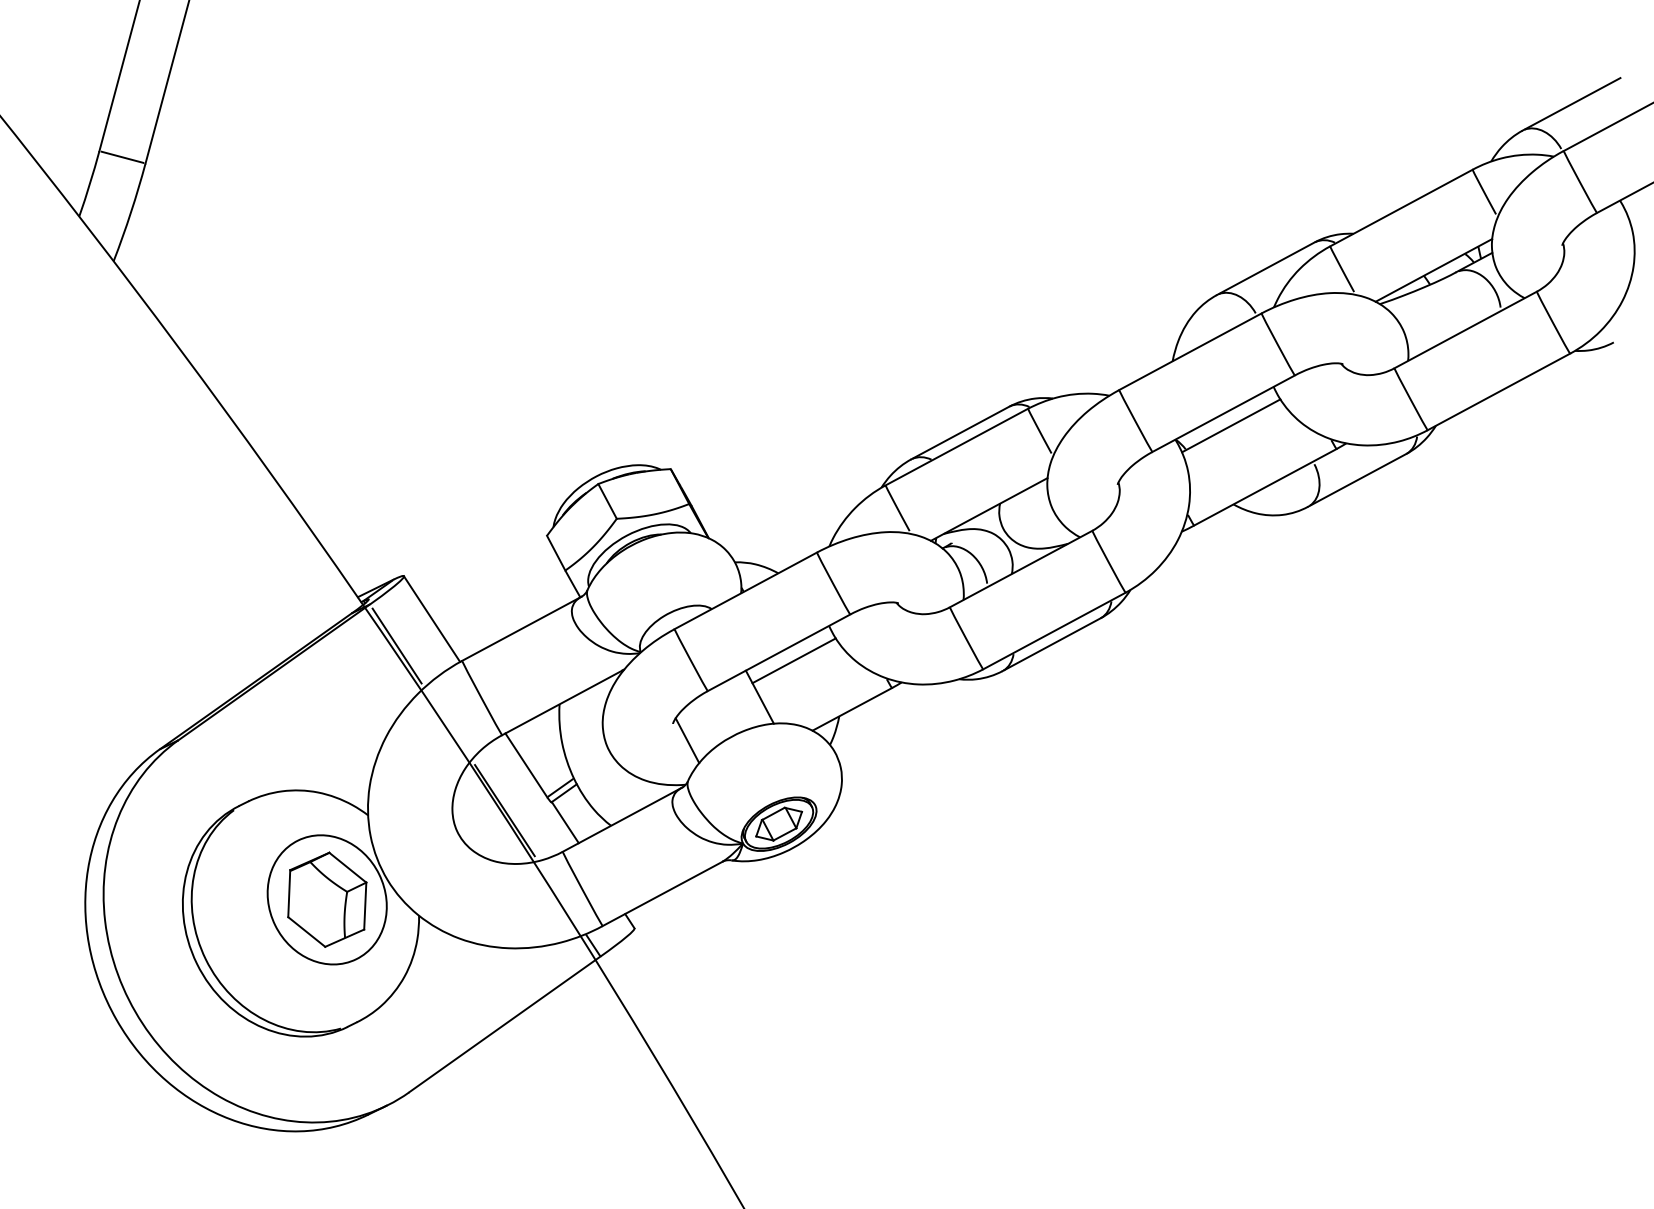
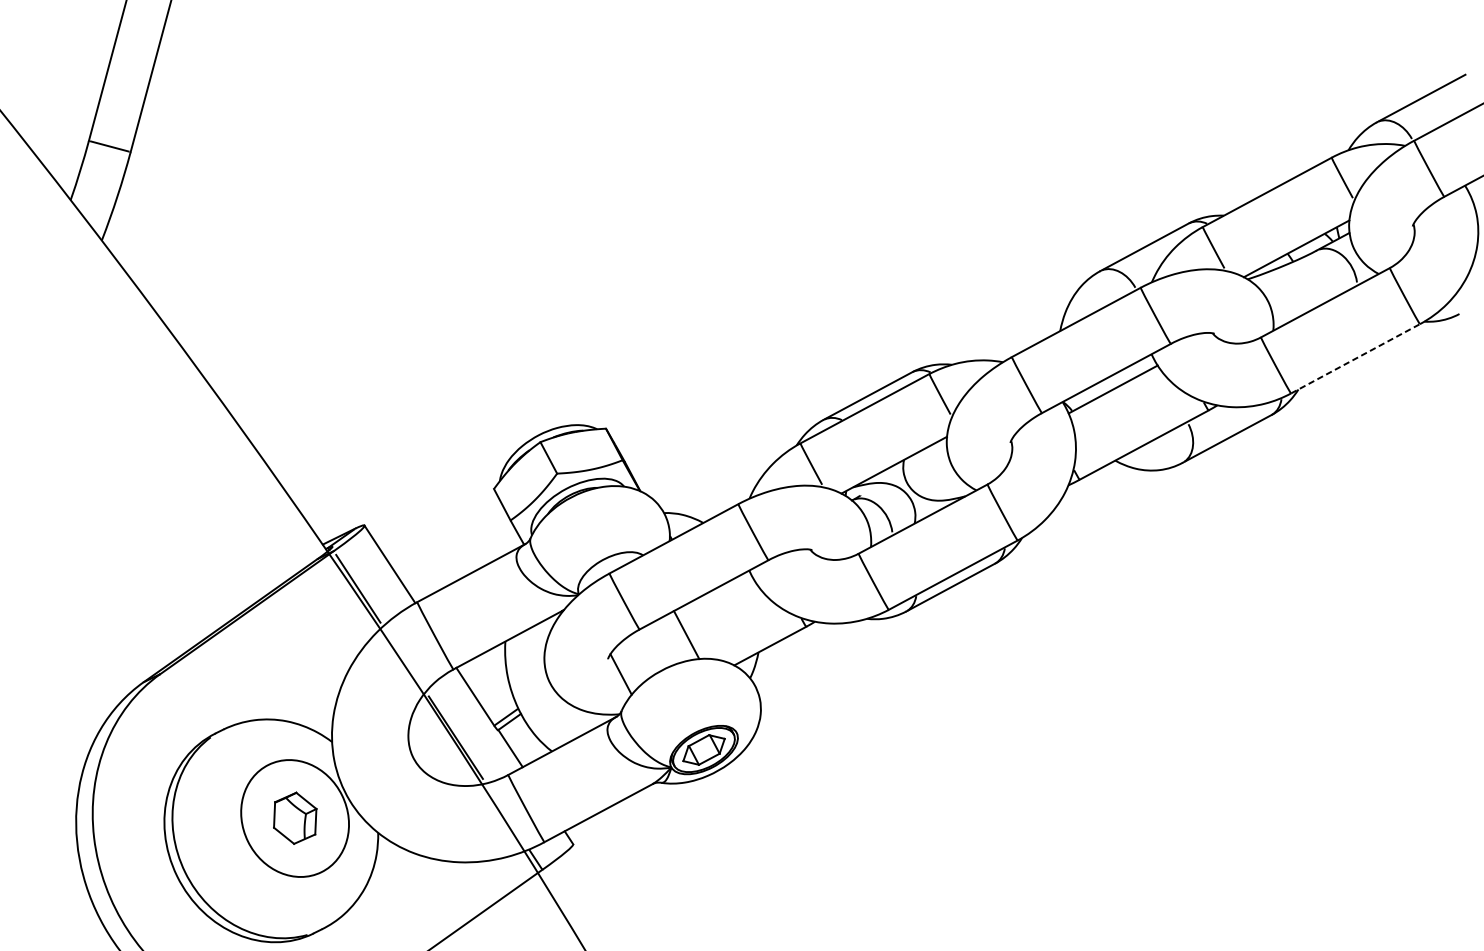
line: (1498, 391) -> (1355, 358), solid -> dashed
line: (793, 660) -> (717, 601), removed
part: (327, 899) -> (295, 818), size x0.6

